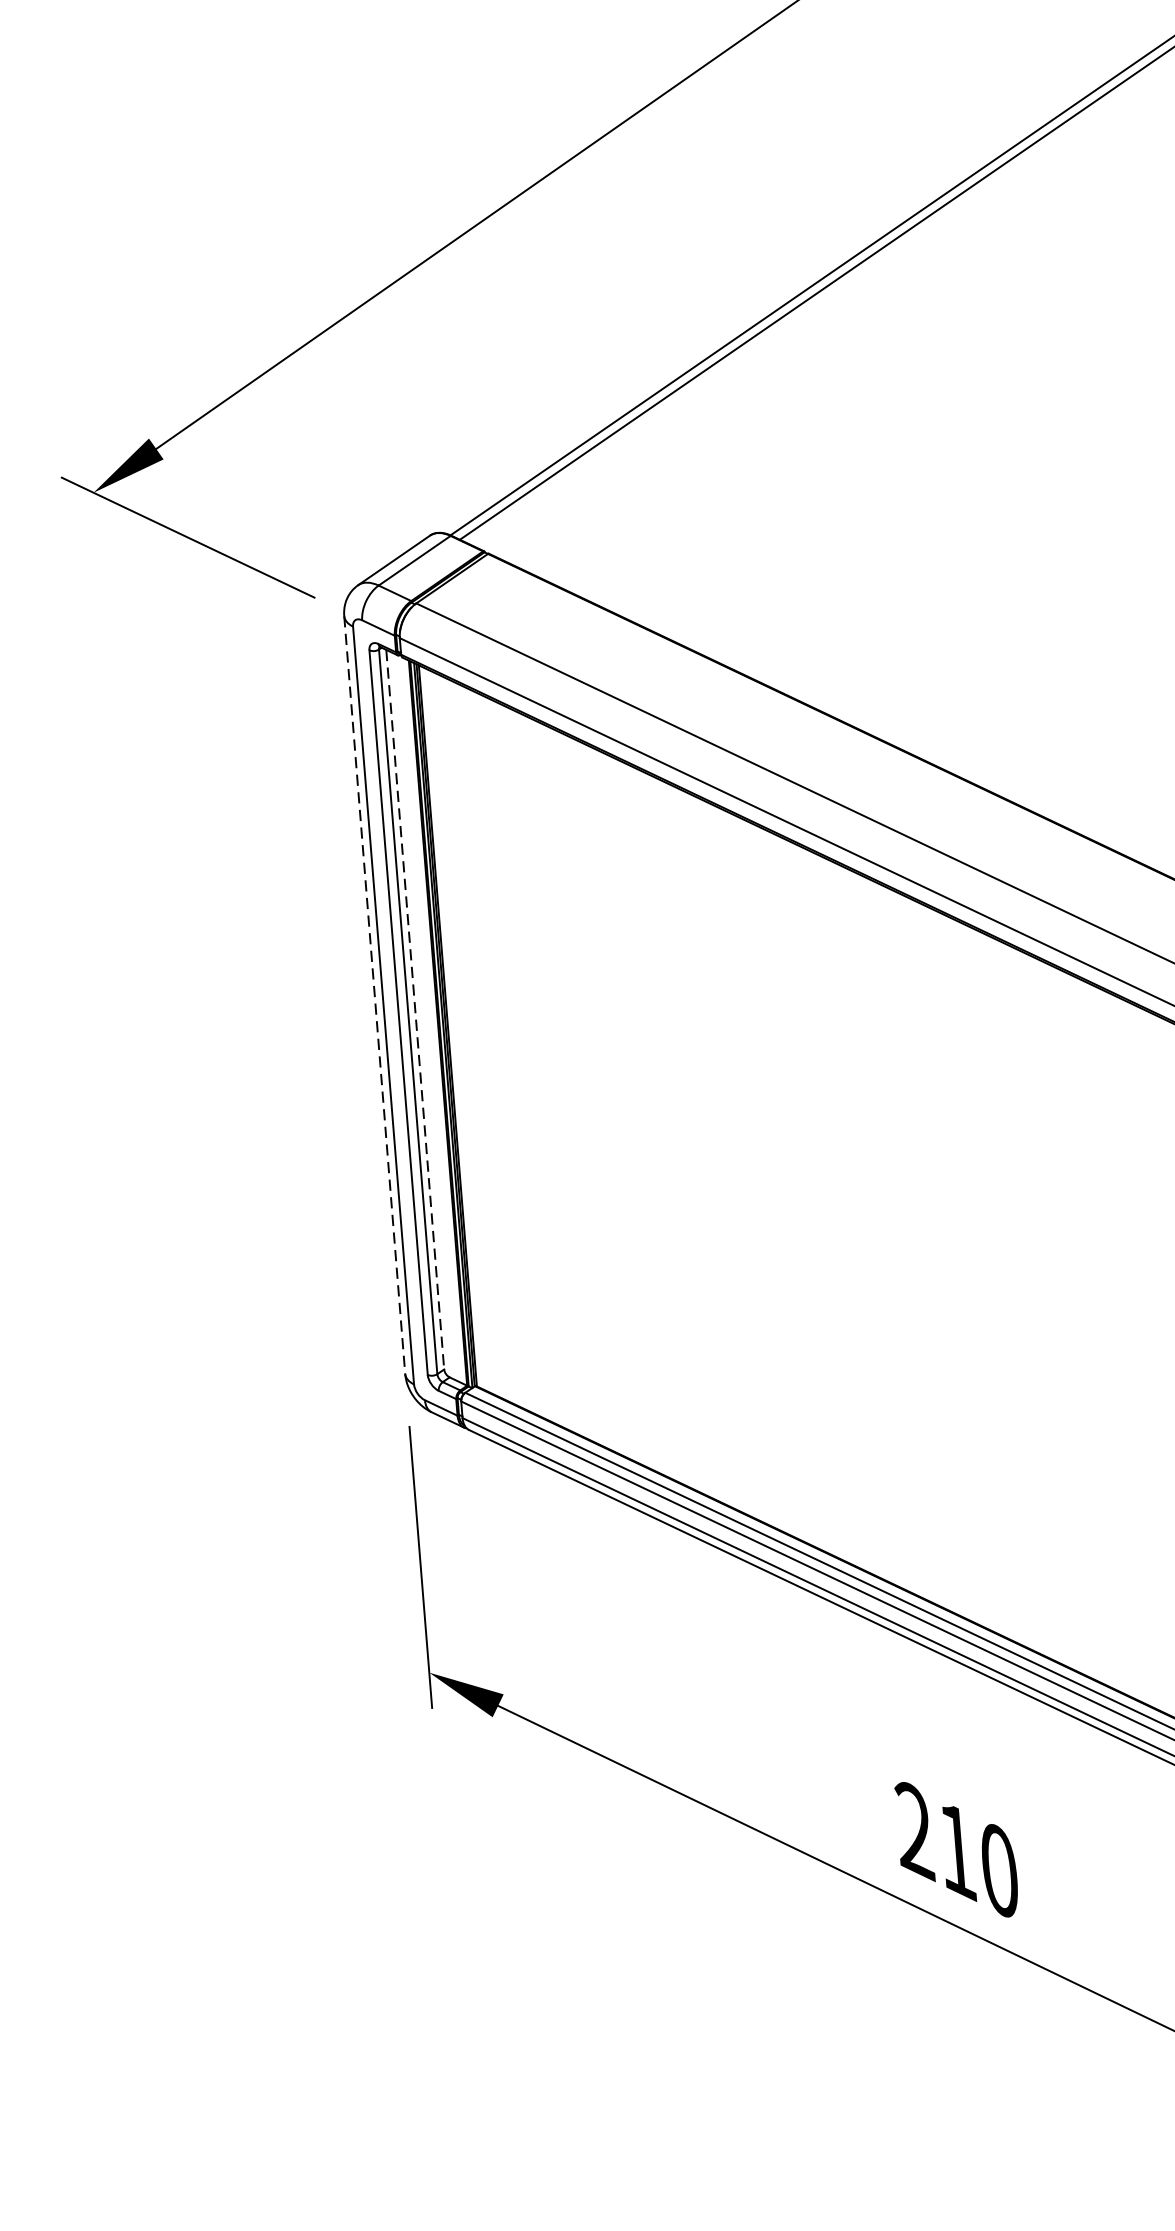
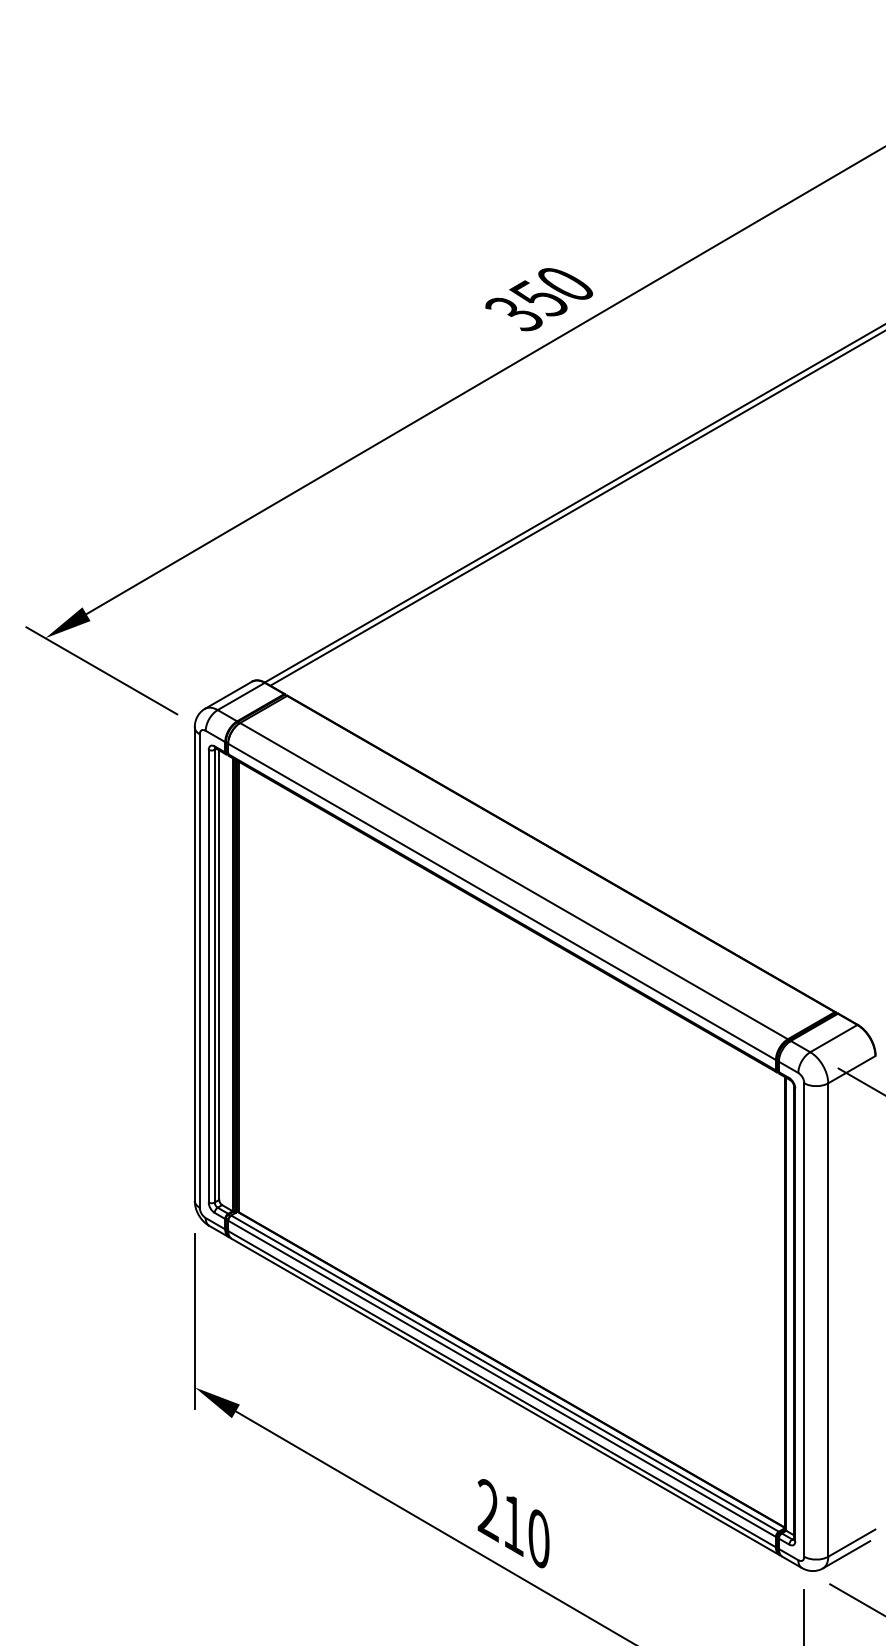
line: (374, 995) -> (194, 964), dashed -> solid
line: (415, 1010) -> (219, 975), dashed -> solid

